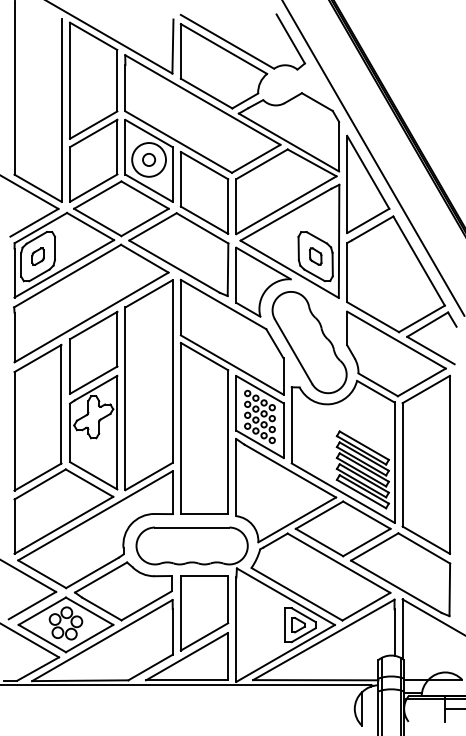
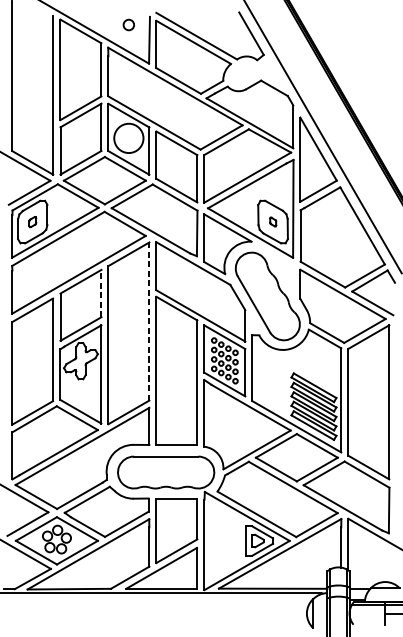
circle: (148, 159) -> (128, 24), moved
part: (37, 256) -> (32, 221), size x0.7
part: (315, 256) -> (272, 221), size x0.6
line: (117, 338) -> (101, 292), solid -> dashed
line: (172, 371) -> (149, 321), solid -> dashed

